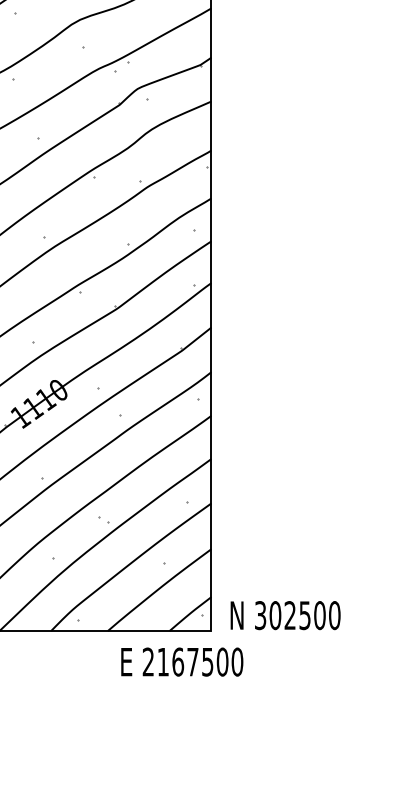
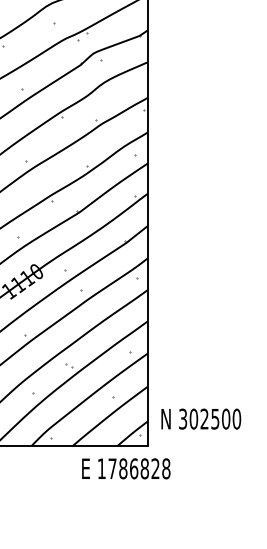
text: (285, 615) -> (201, 419), moved
text: (192, 661) -> (133, 468), 2167500 -> 1786828

